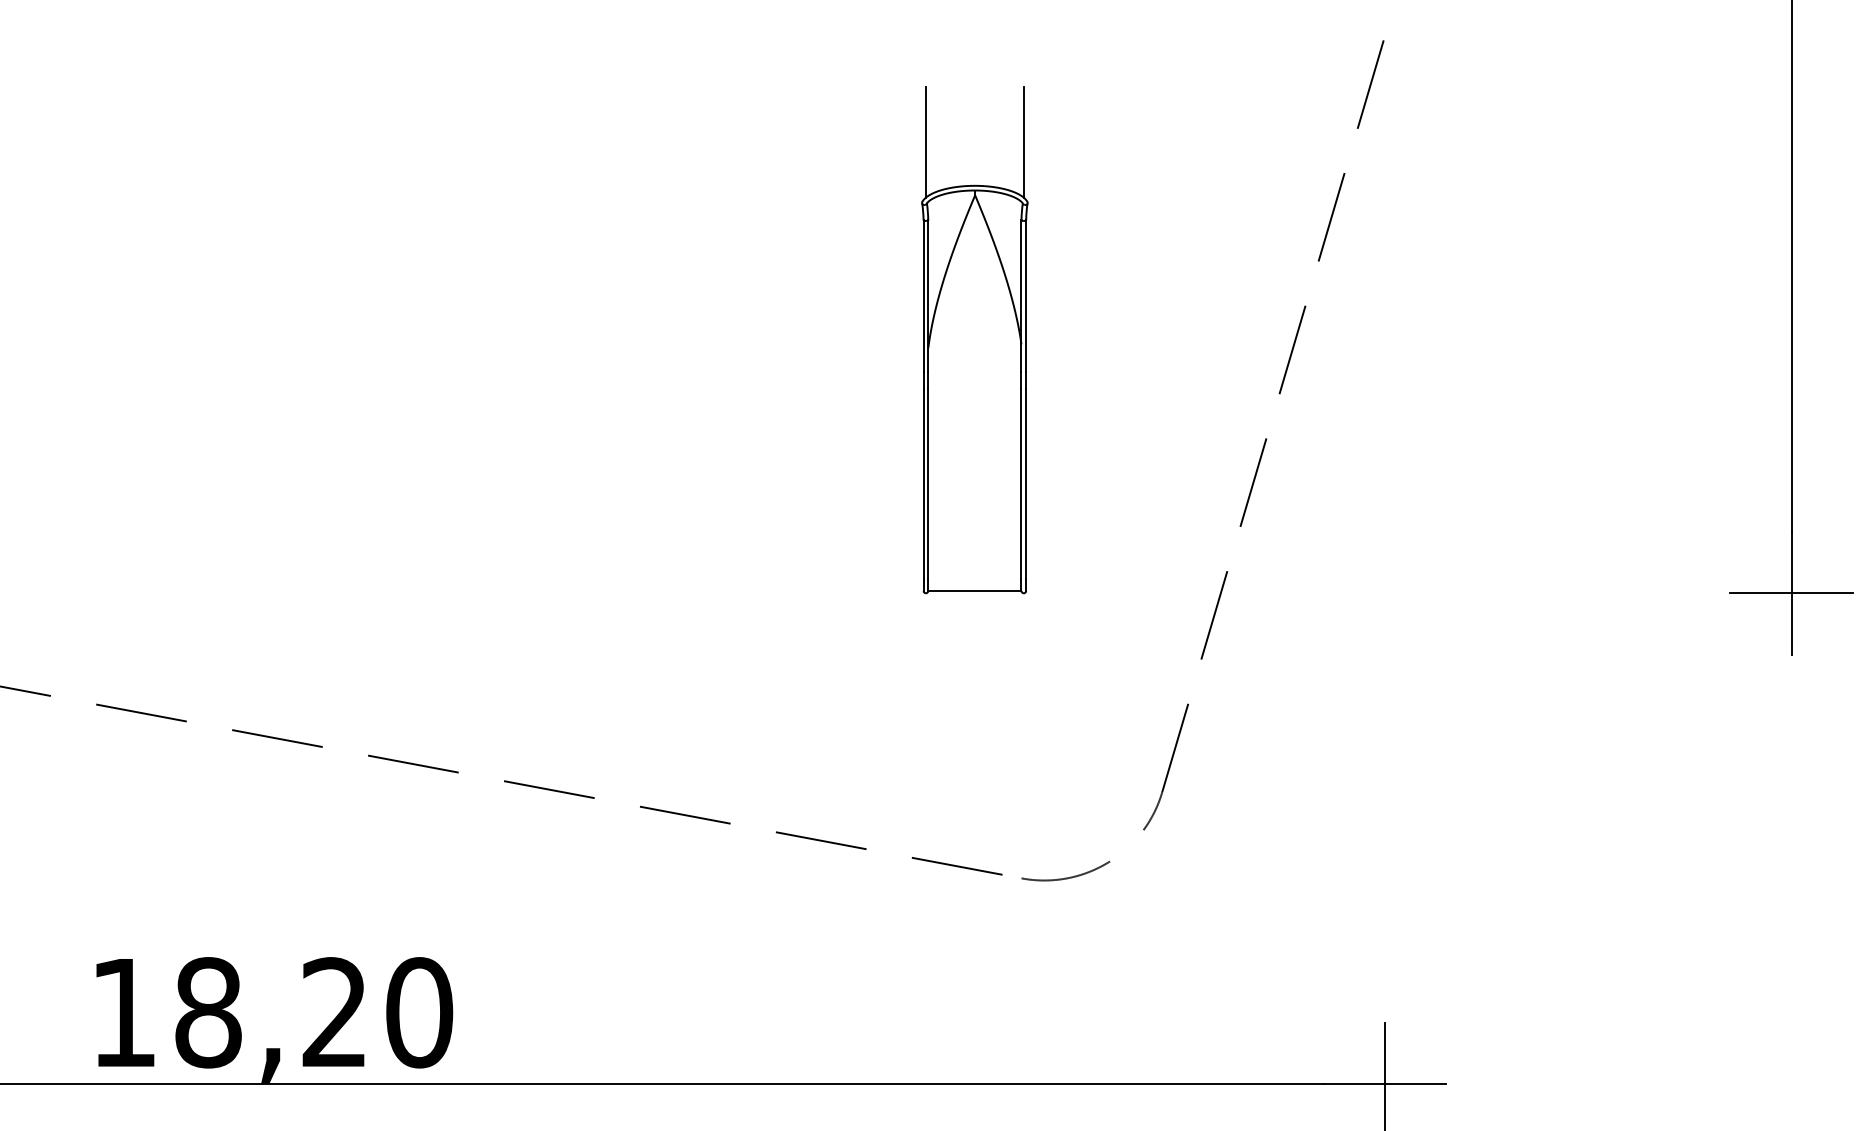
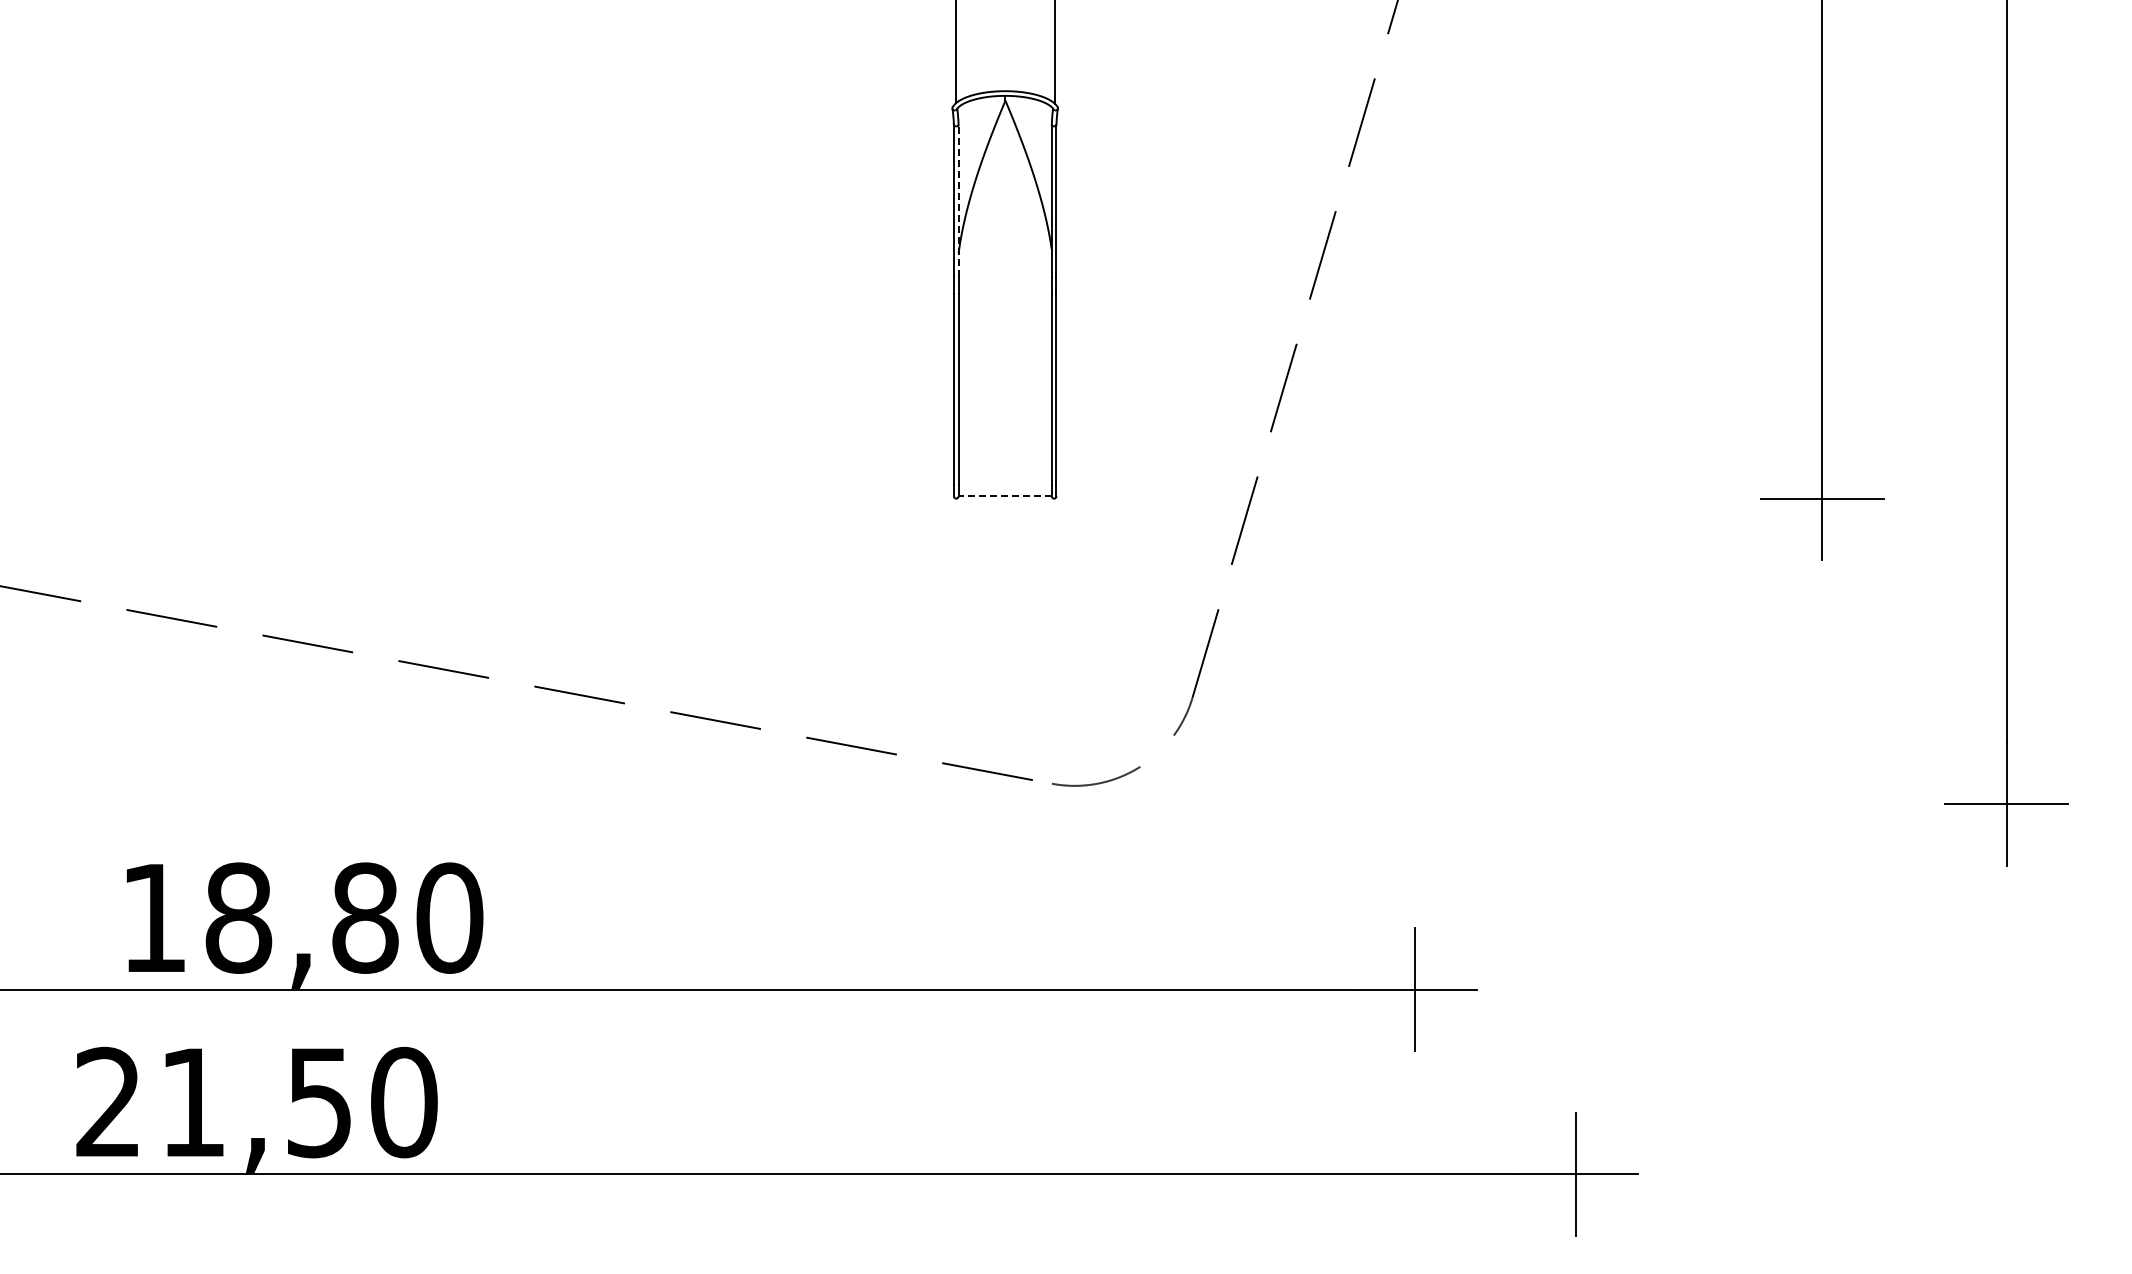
line: (928, 295) -> (958, 200), solid -> dashed
line: (975, 591) -> (1005, 496), solid -> dashed
text: (335, 1012) -> (365, 917), 18,20 -> 18,80

